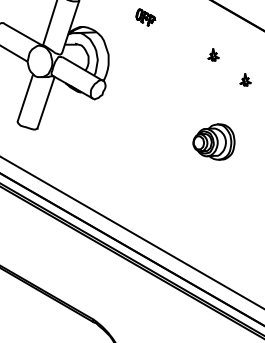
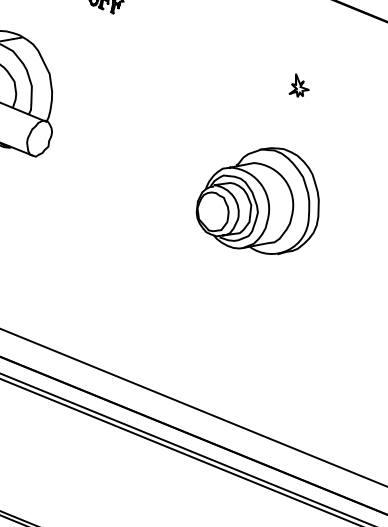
part: (213, 54) -> (235, 48), removed
part: (213, 141) -> (256, 202), size x1.67

